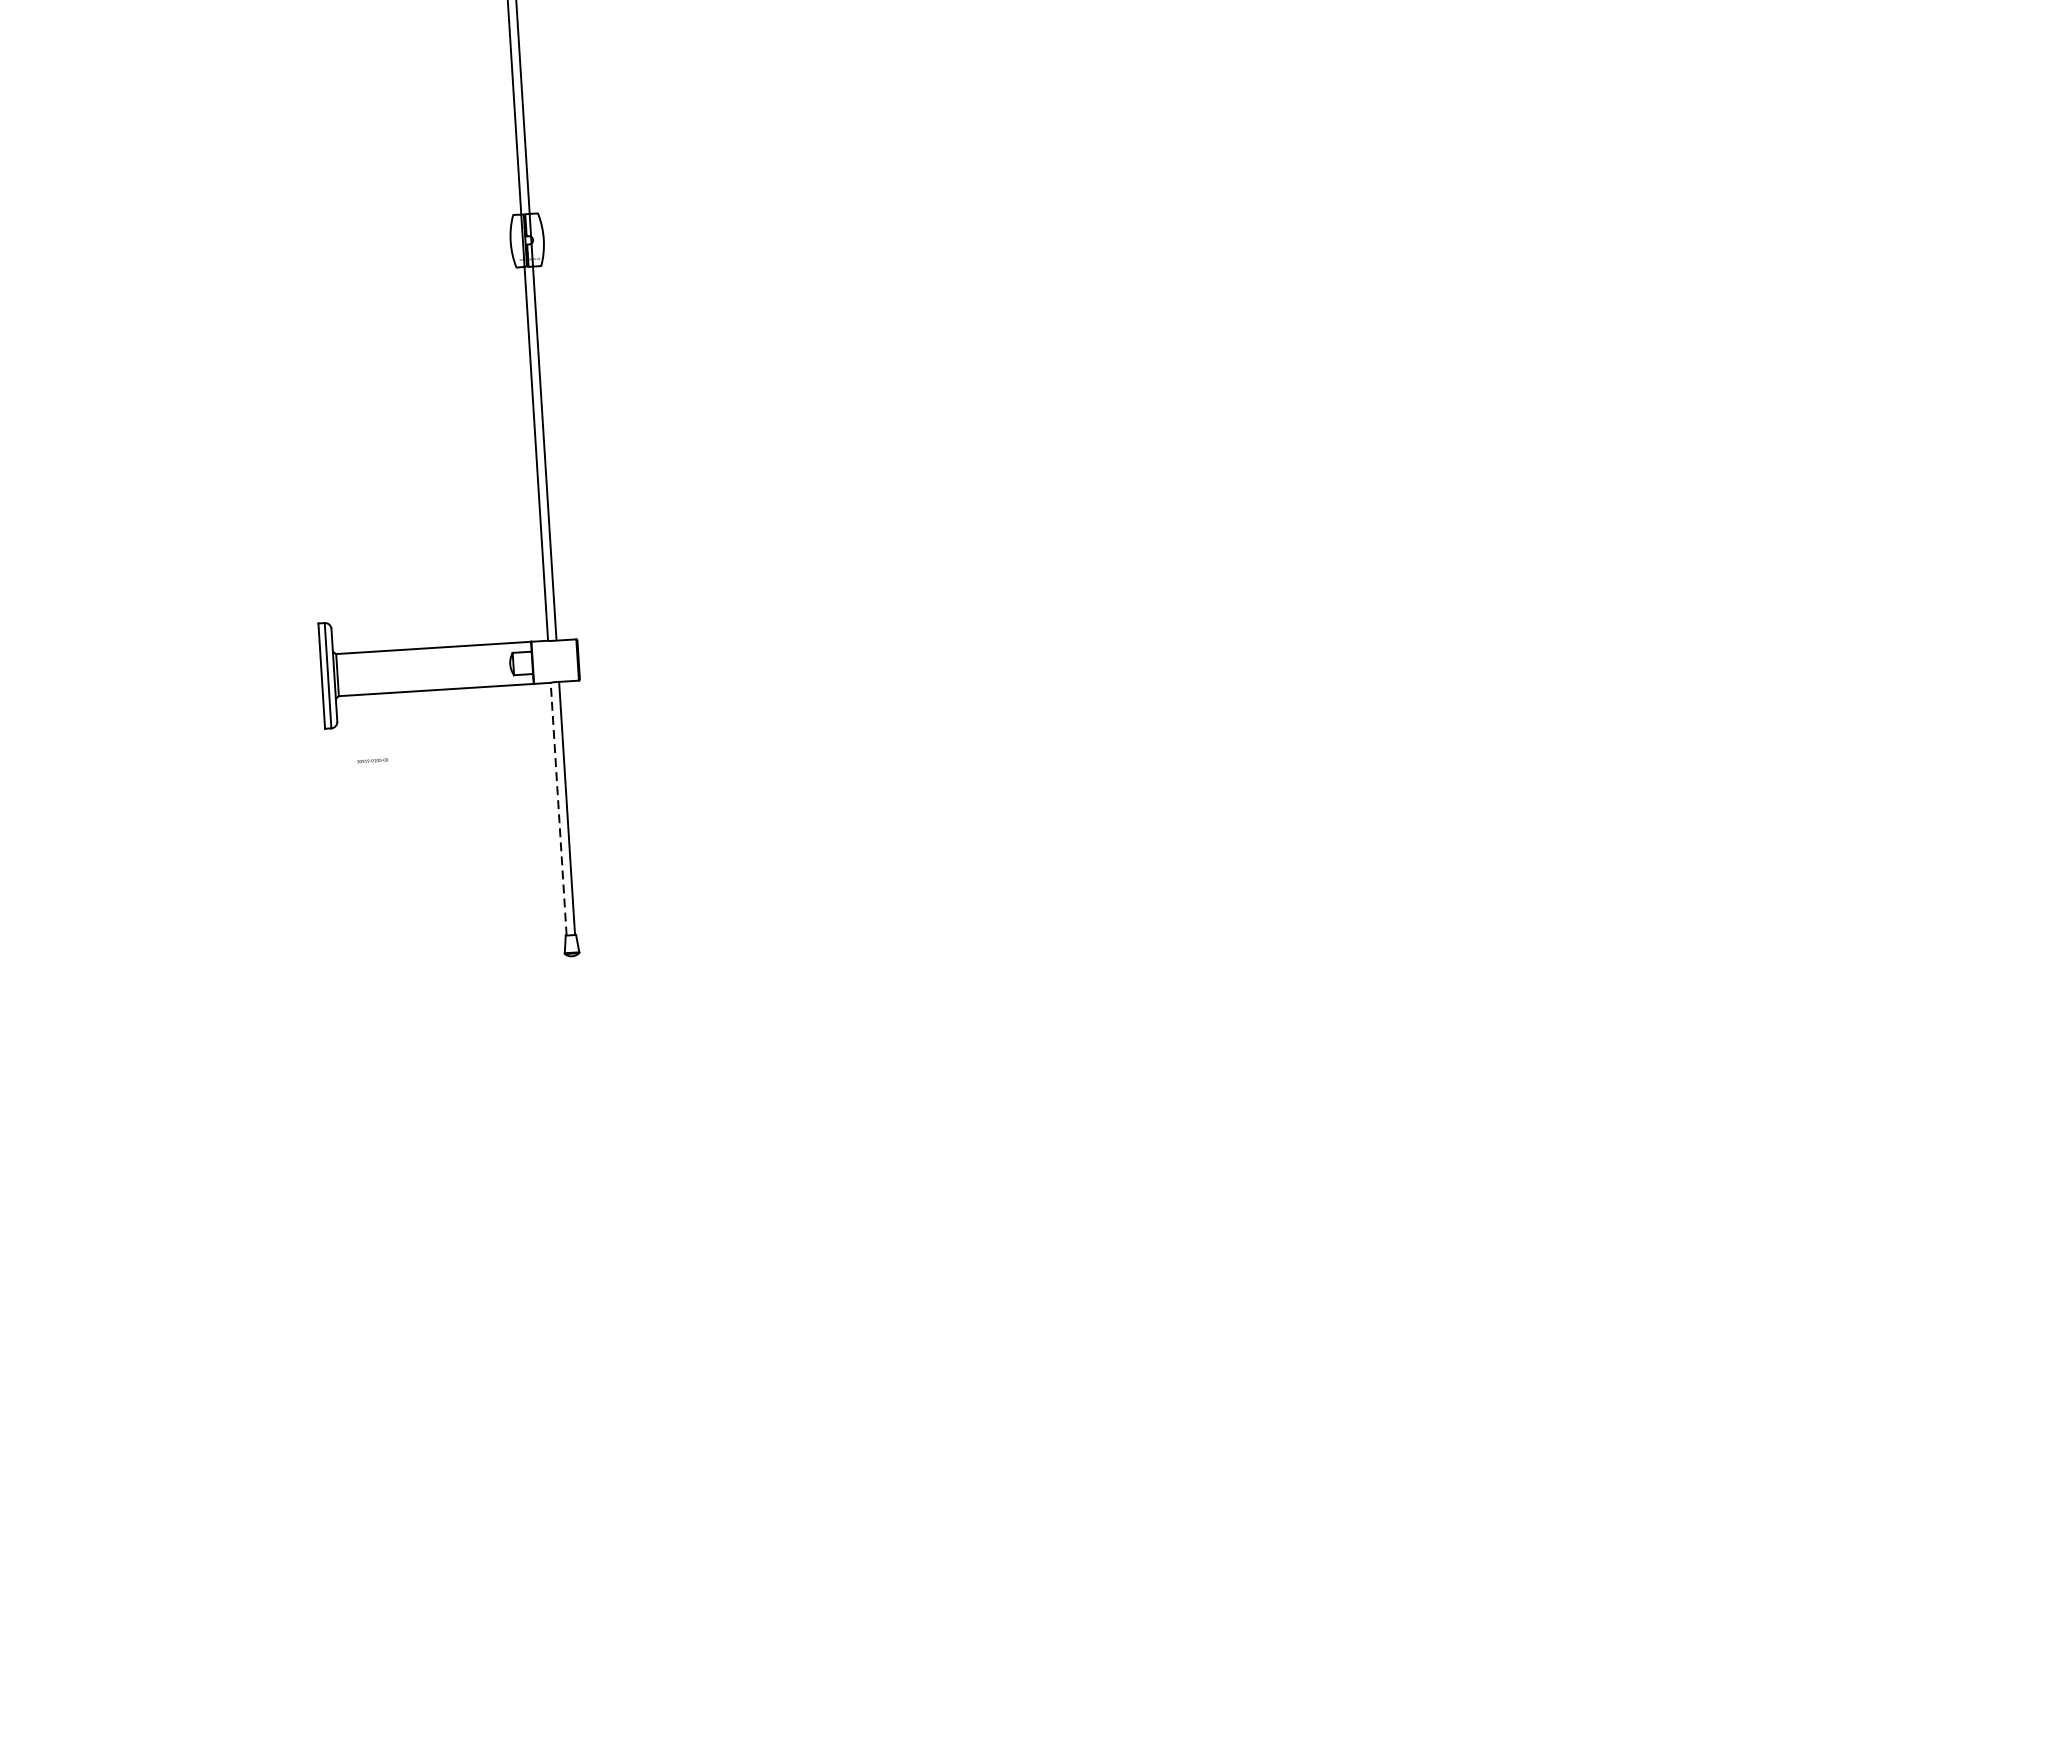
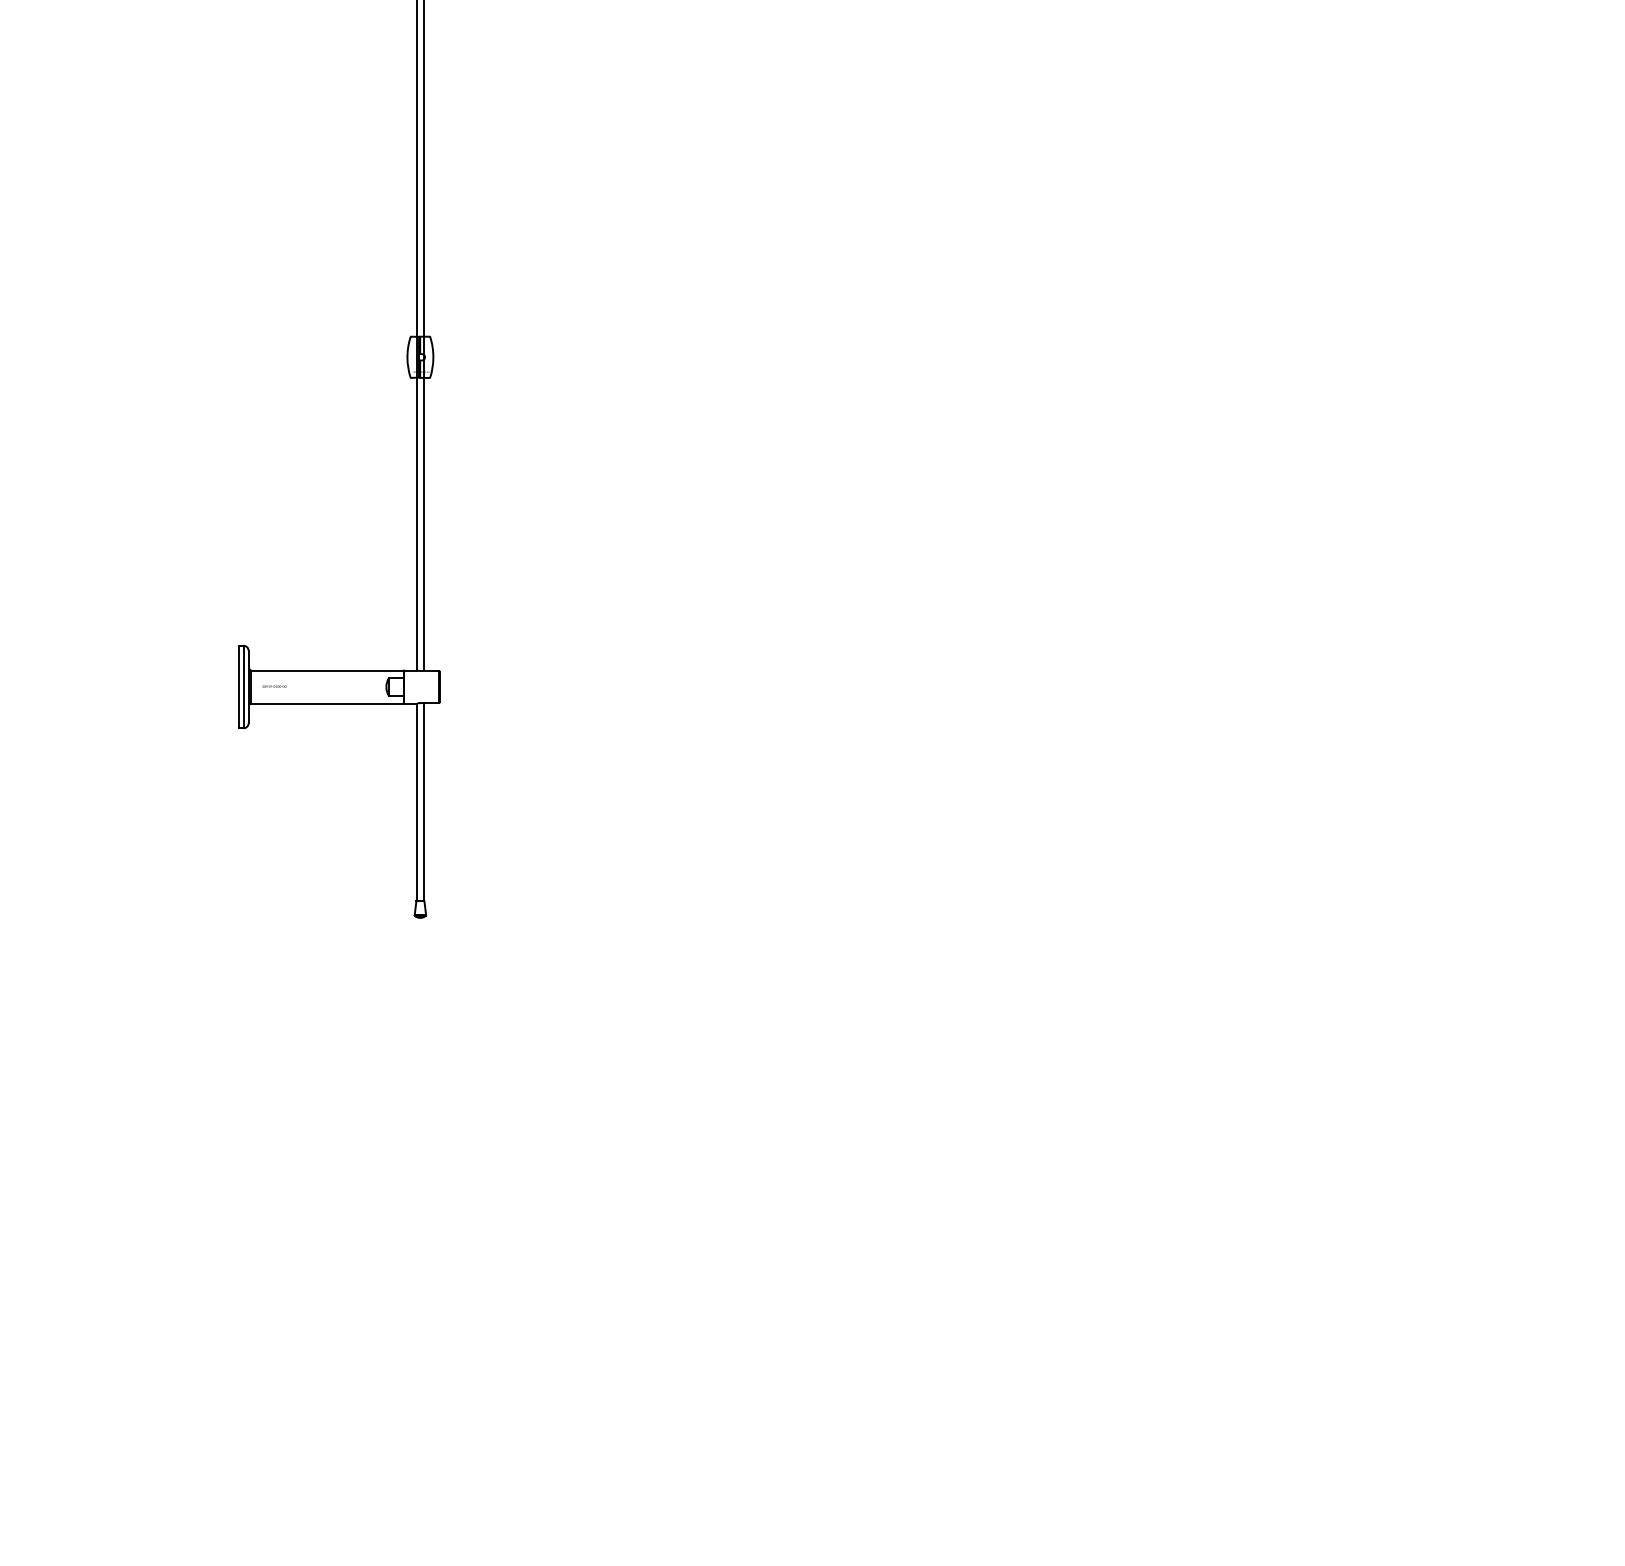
text: (372, 760) -> (274, 686), moved
line: (559, 809) -> (417, 802), dashed -> solid

